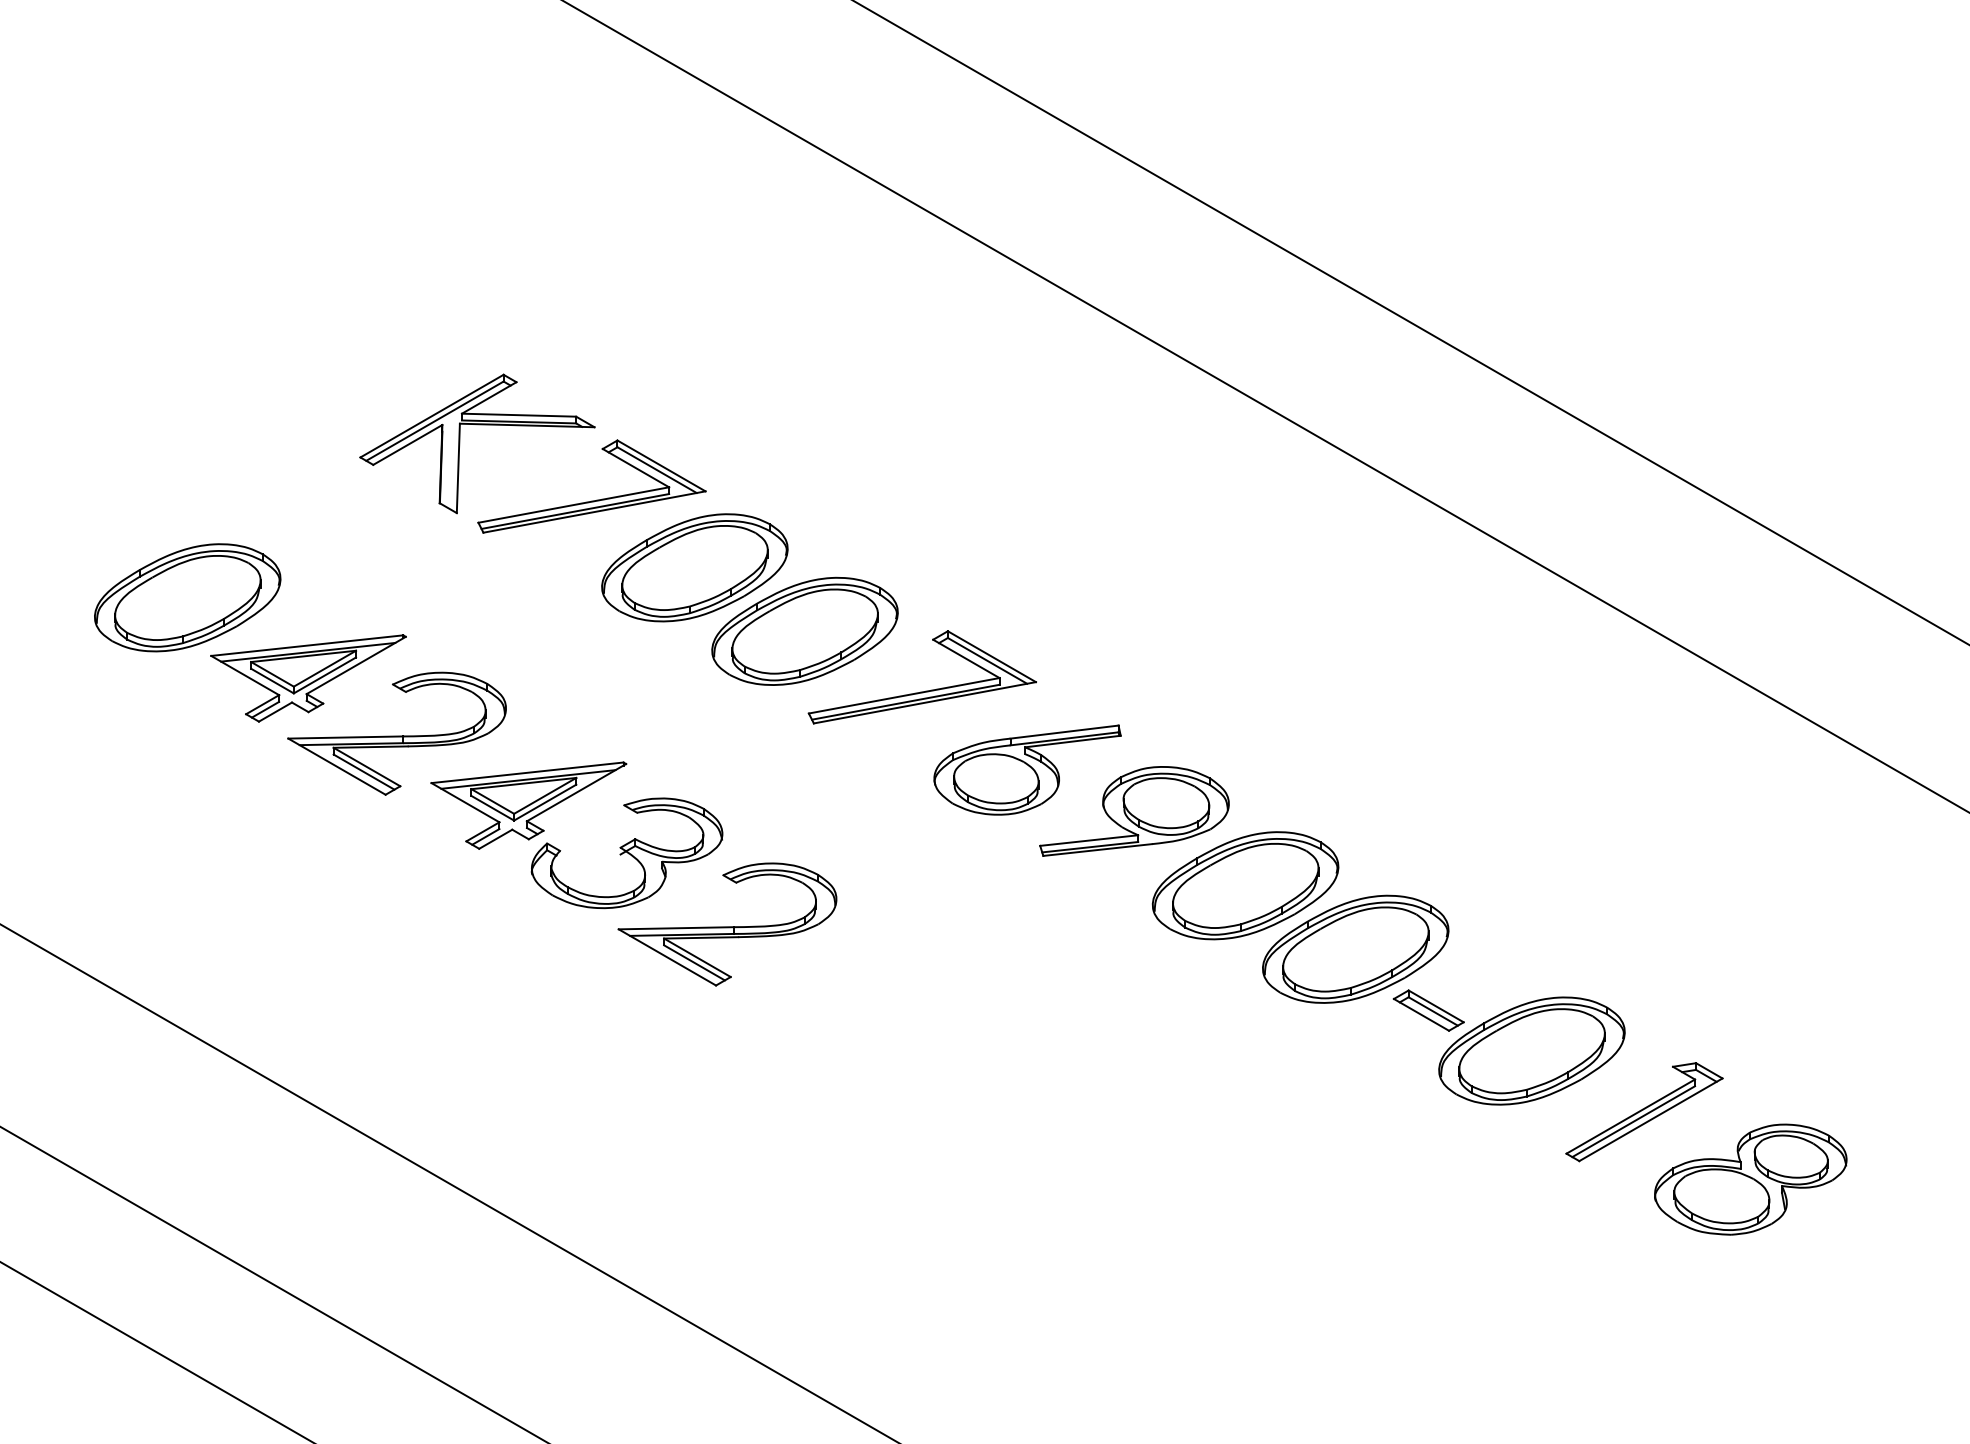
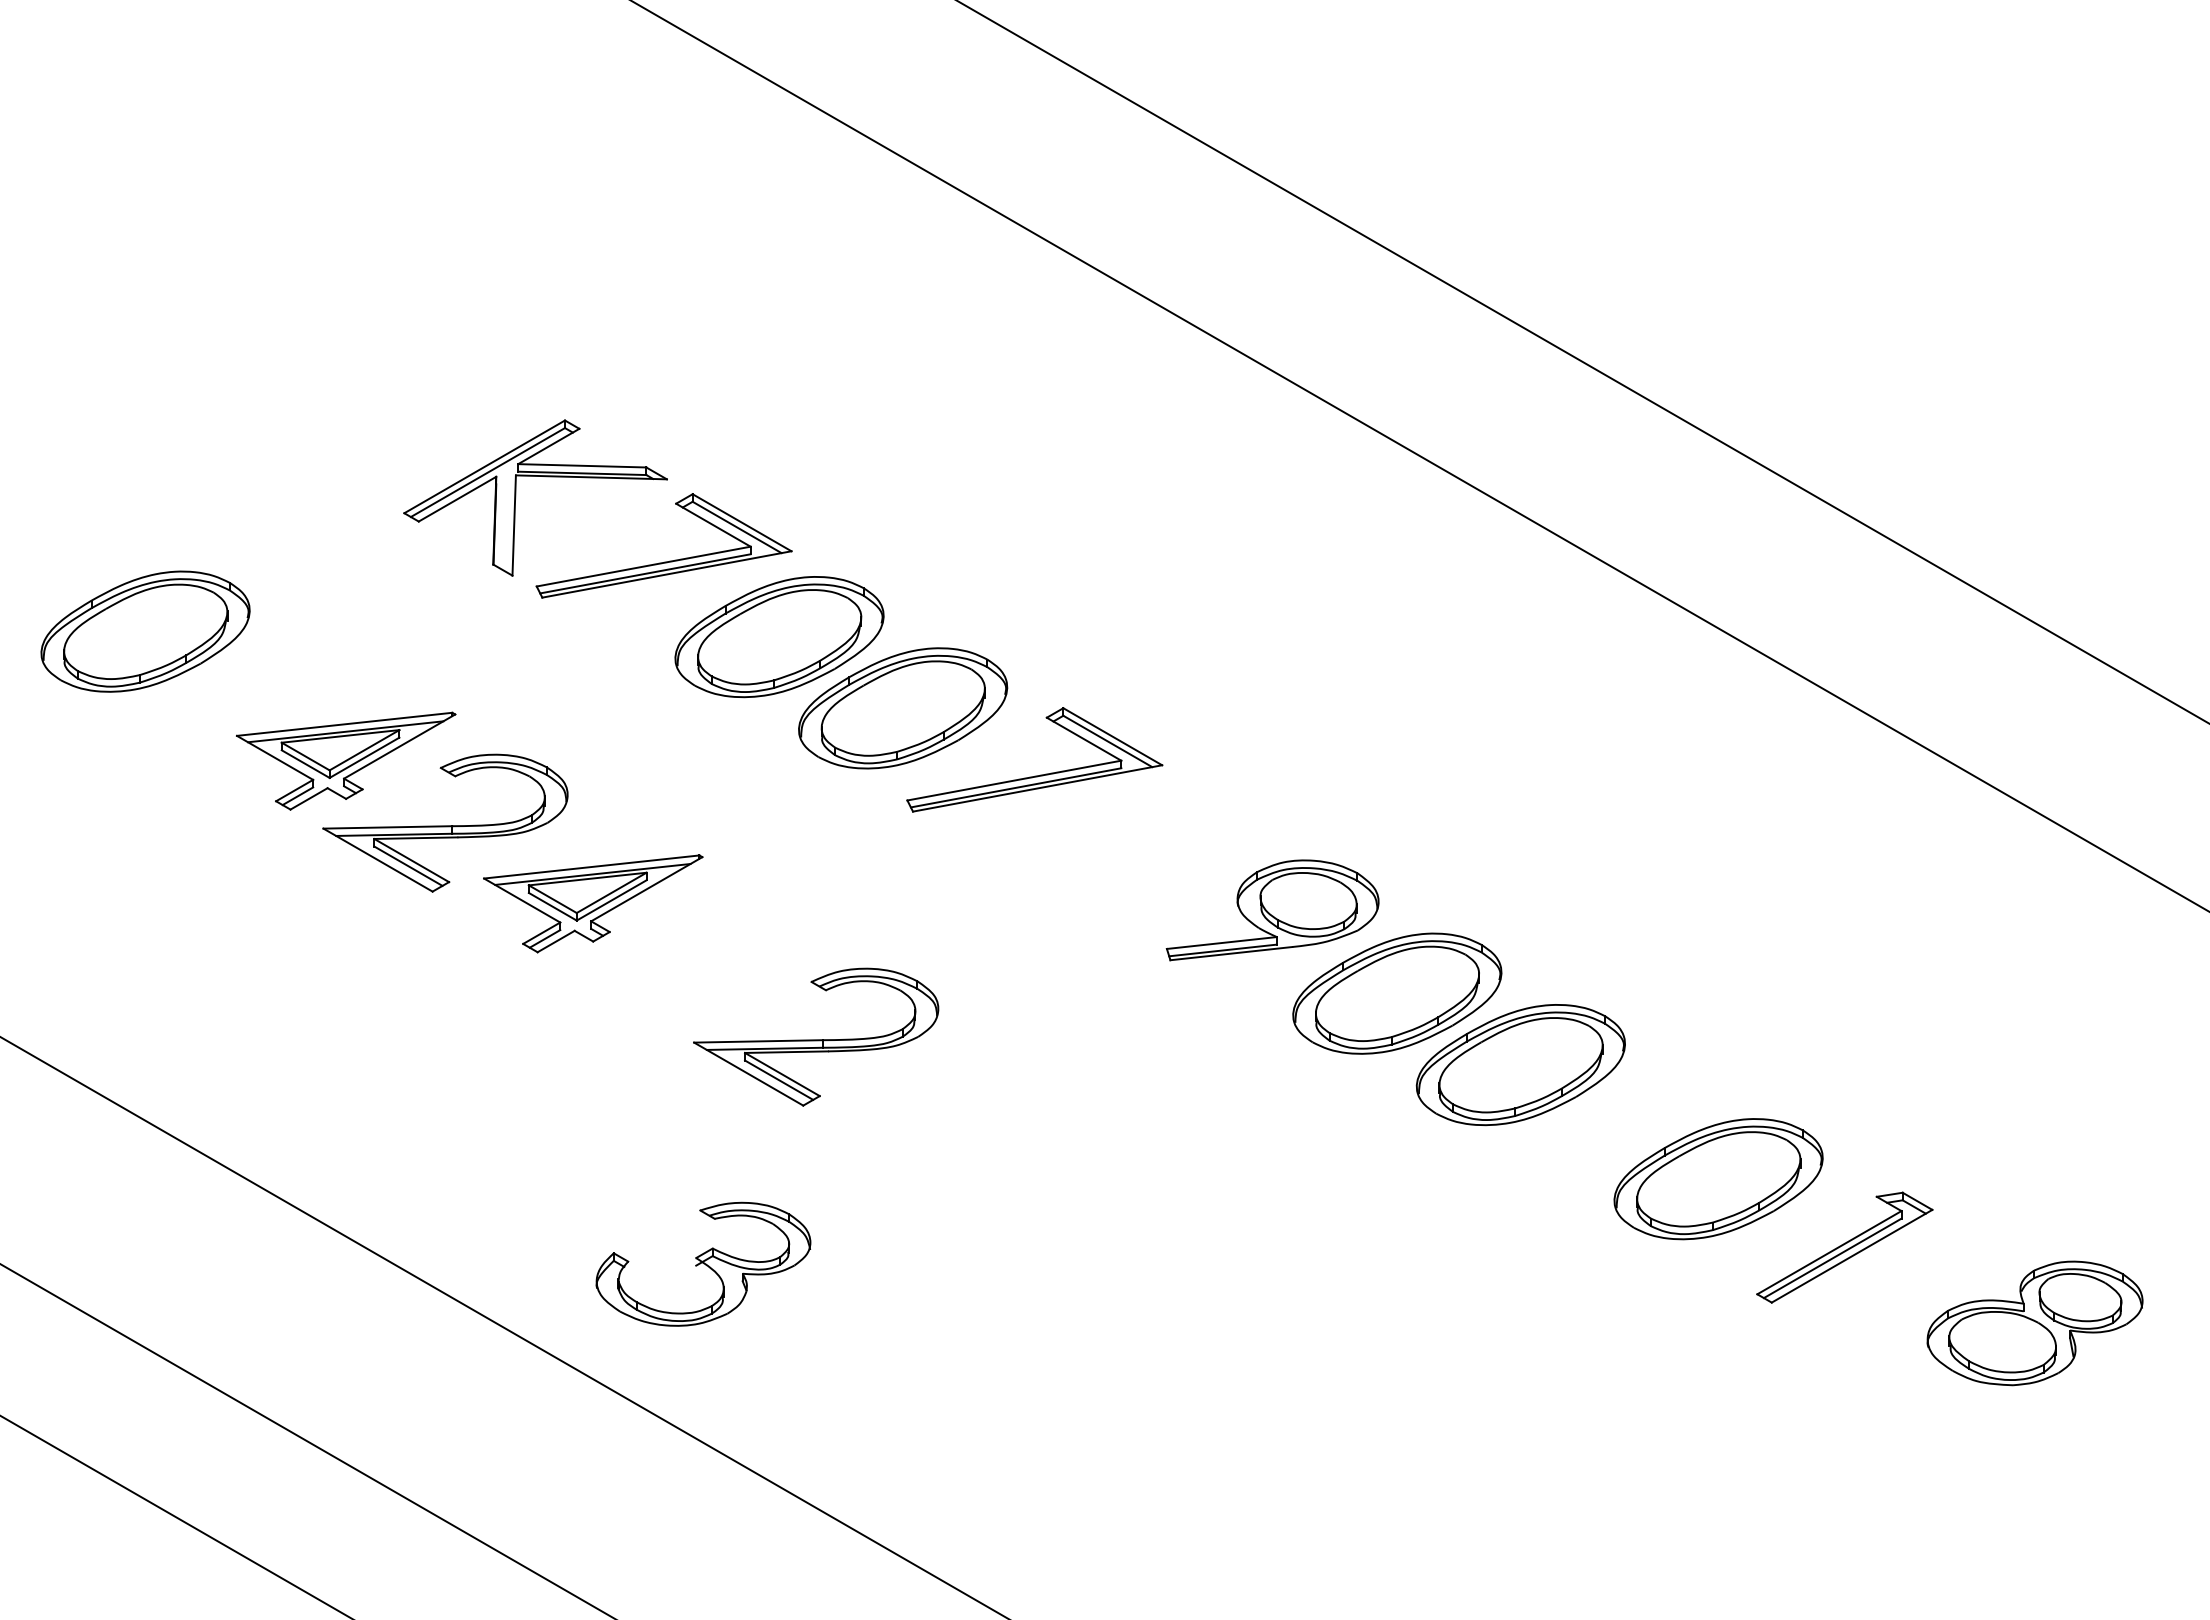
part: (187, 597) -> (145, 631), moved
part: (1027, 769) -> (1152, 863), removed
part: (627, 852) -> (703, 1263), moved
part: (1428, 1010) -> (1602, 1133), removed
part: (1750, 1179) -> (2034, 1323), moved

